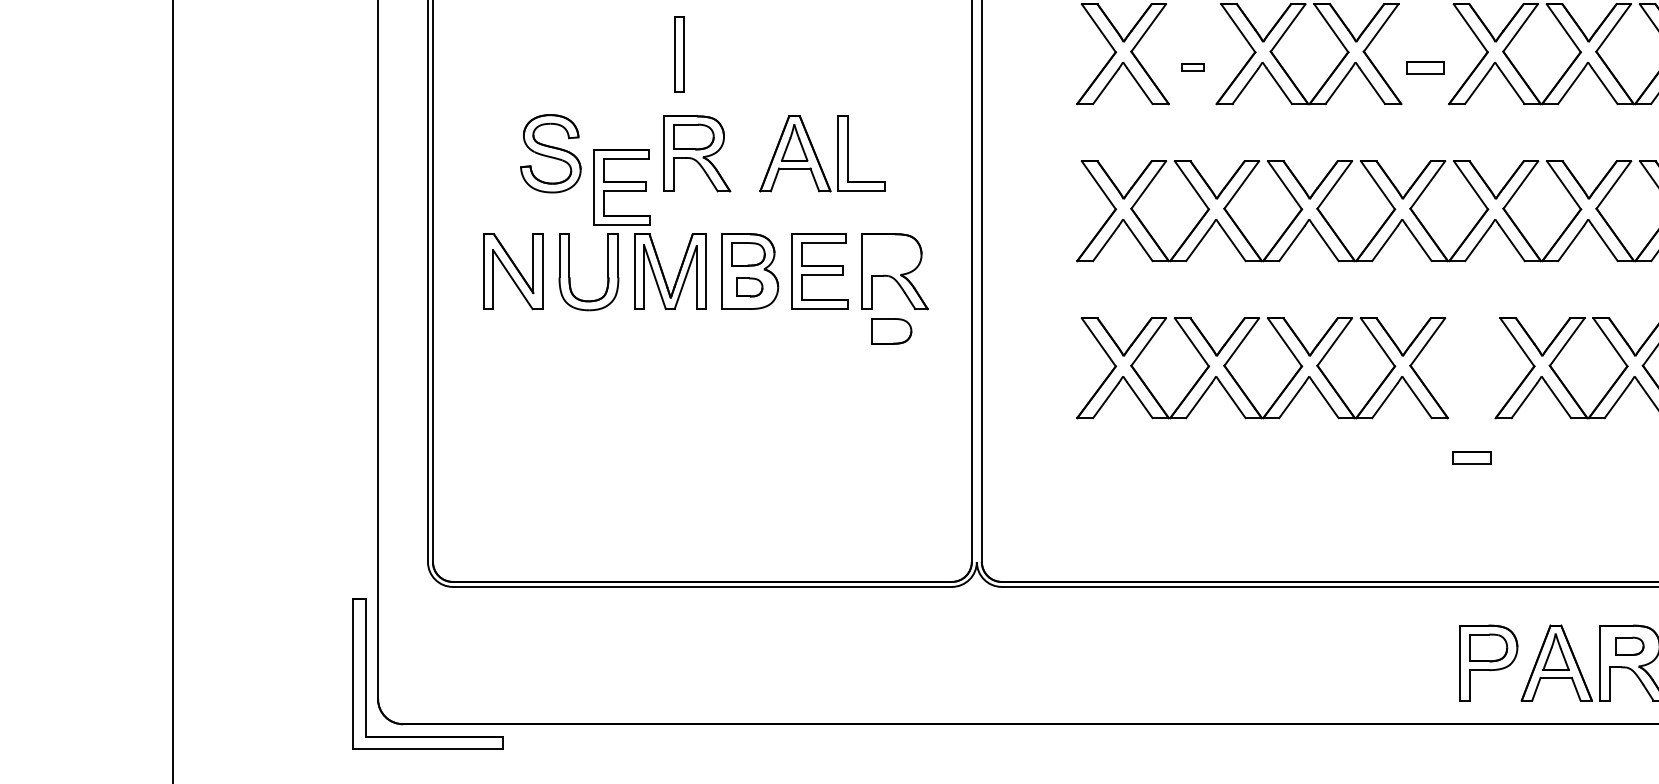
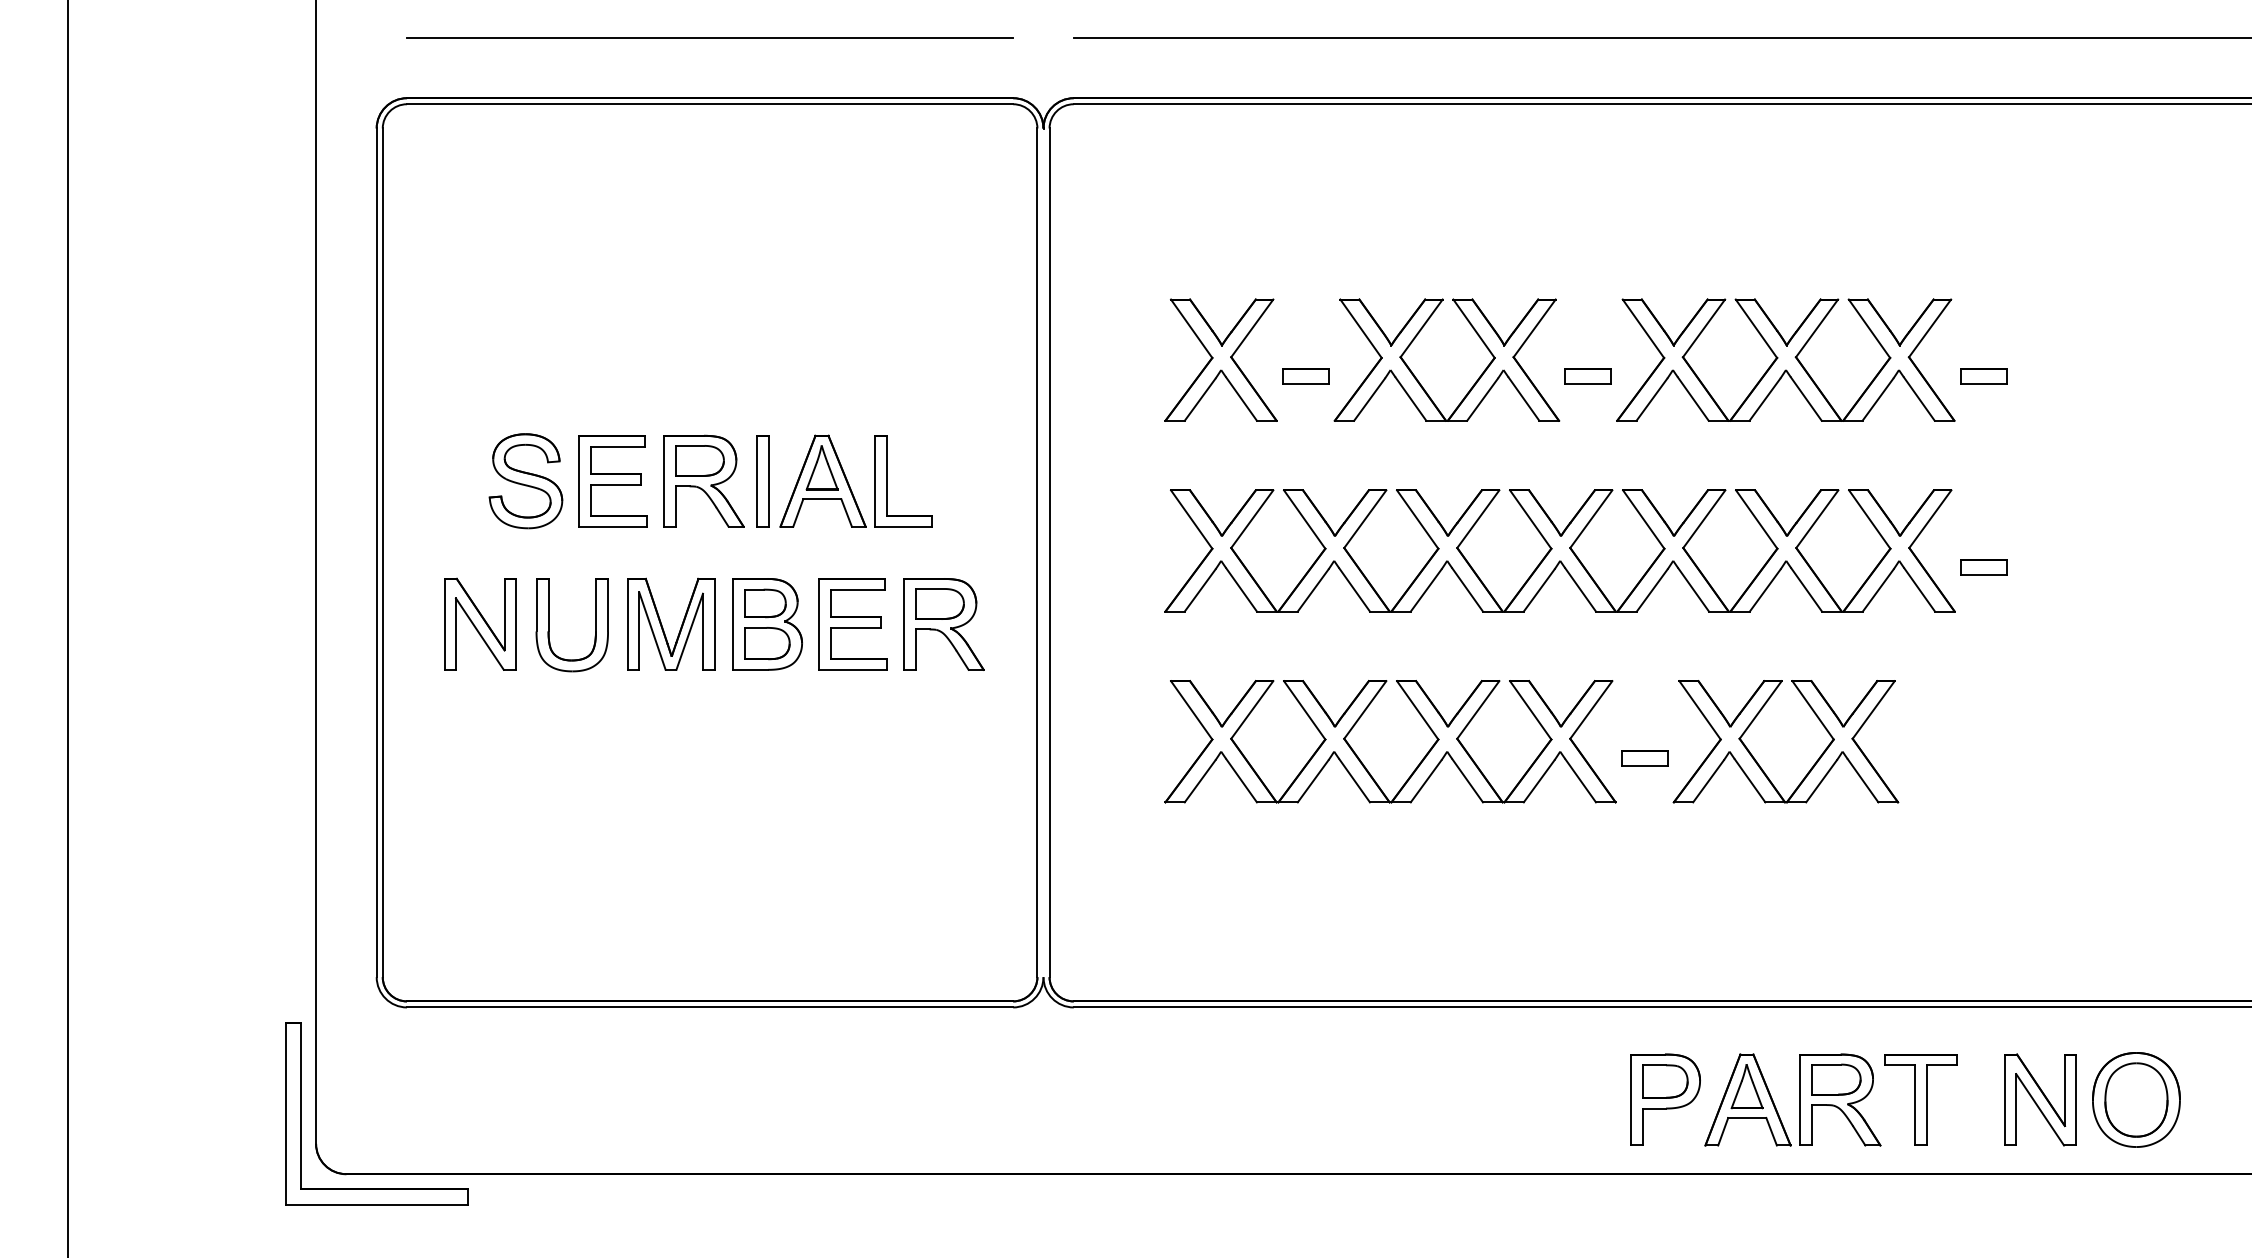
part: (678, 54) -> (762, 481), moved
part: (1192, 67) -> (1305, 376), size x1.67
part: (622, 187) -> (612, 481), moved
part: (749, 287) -> (767, 643), size x1.43
part: (891, 330) -> (939, 603), moved
part: (1471, 457) -> (1644, 758), moved
part: (1629, 646) -> (1836, 1079), size x1.43

